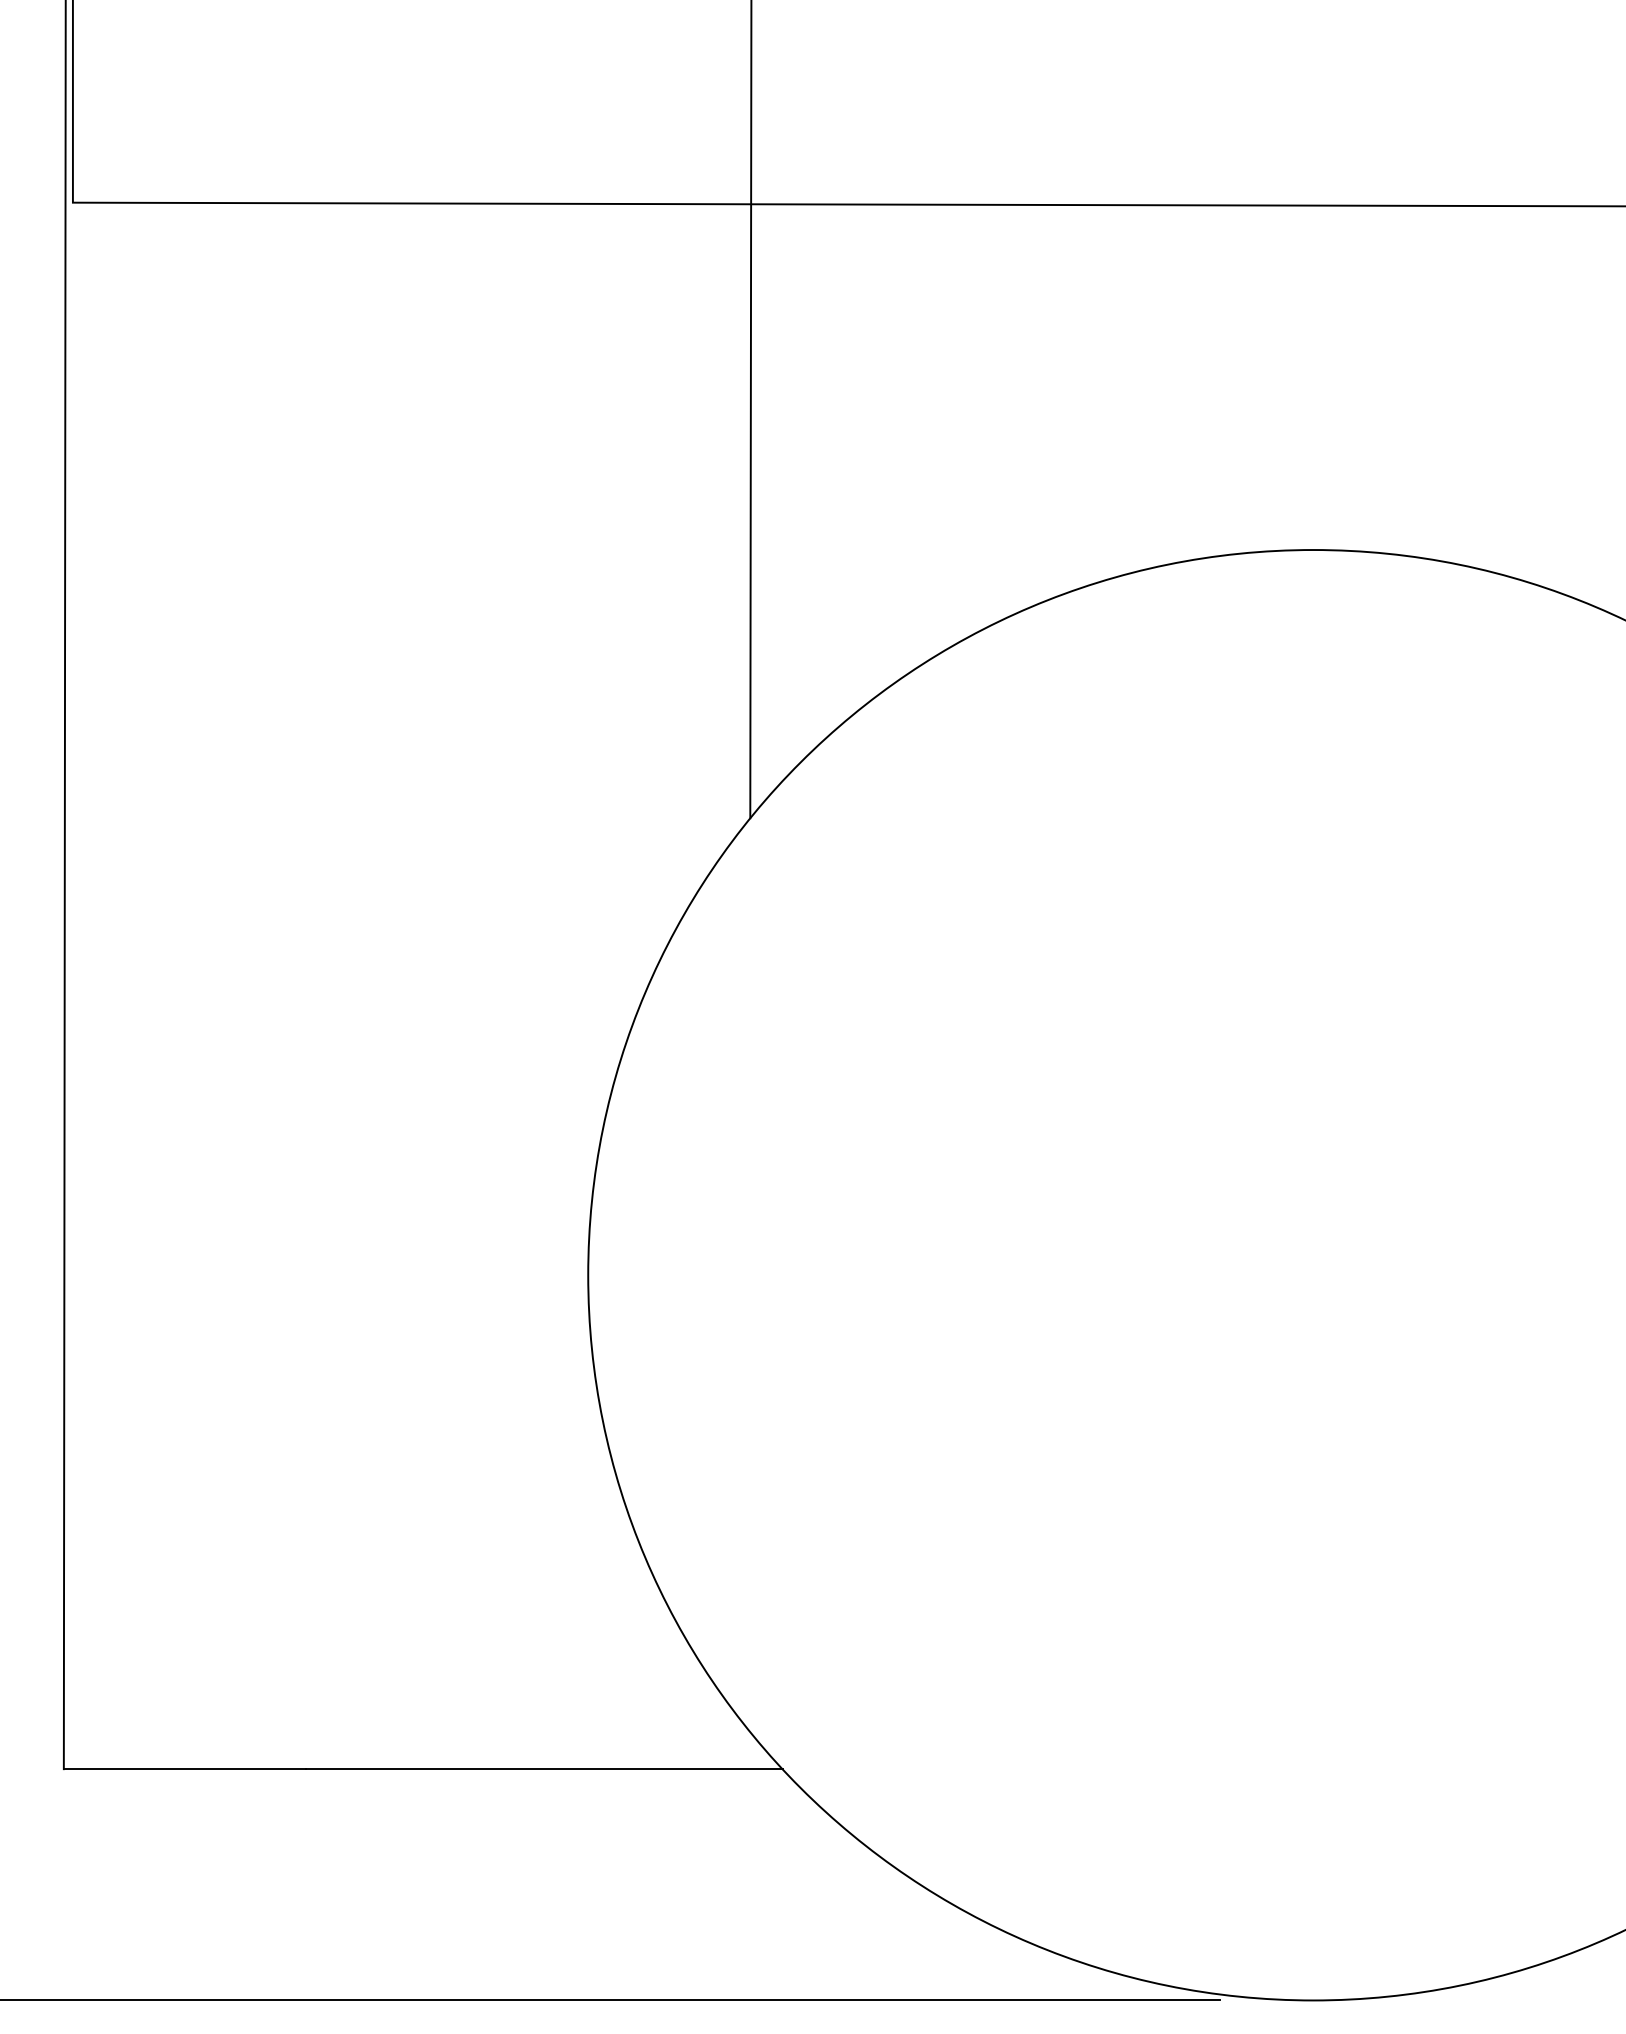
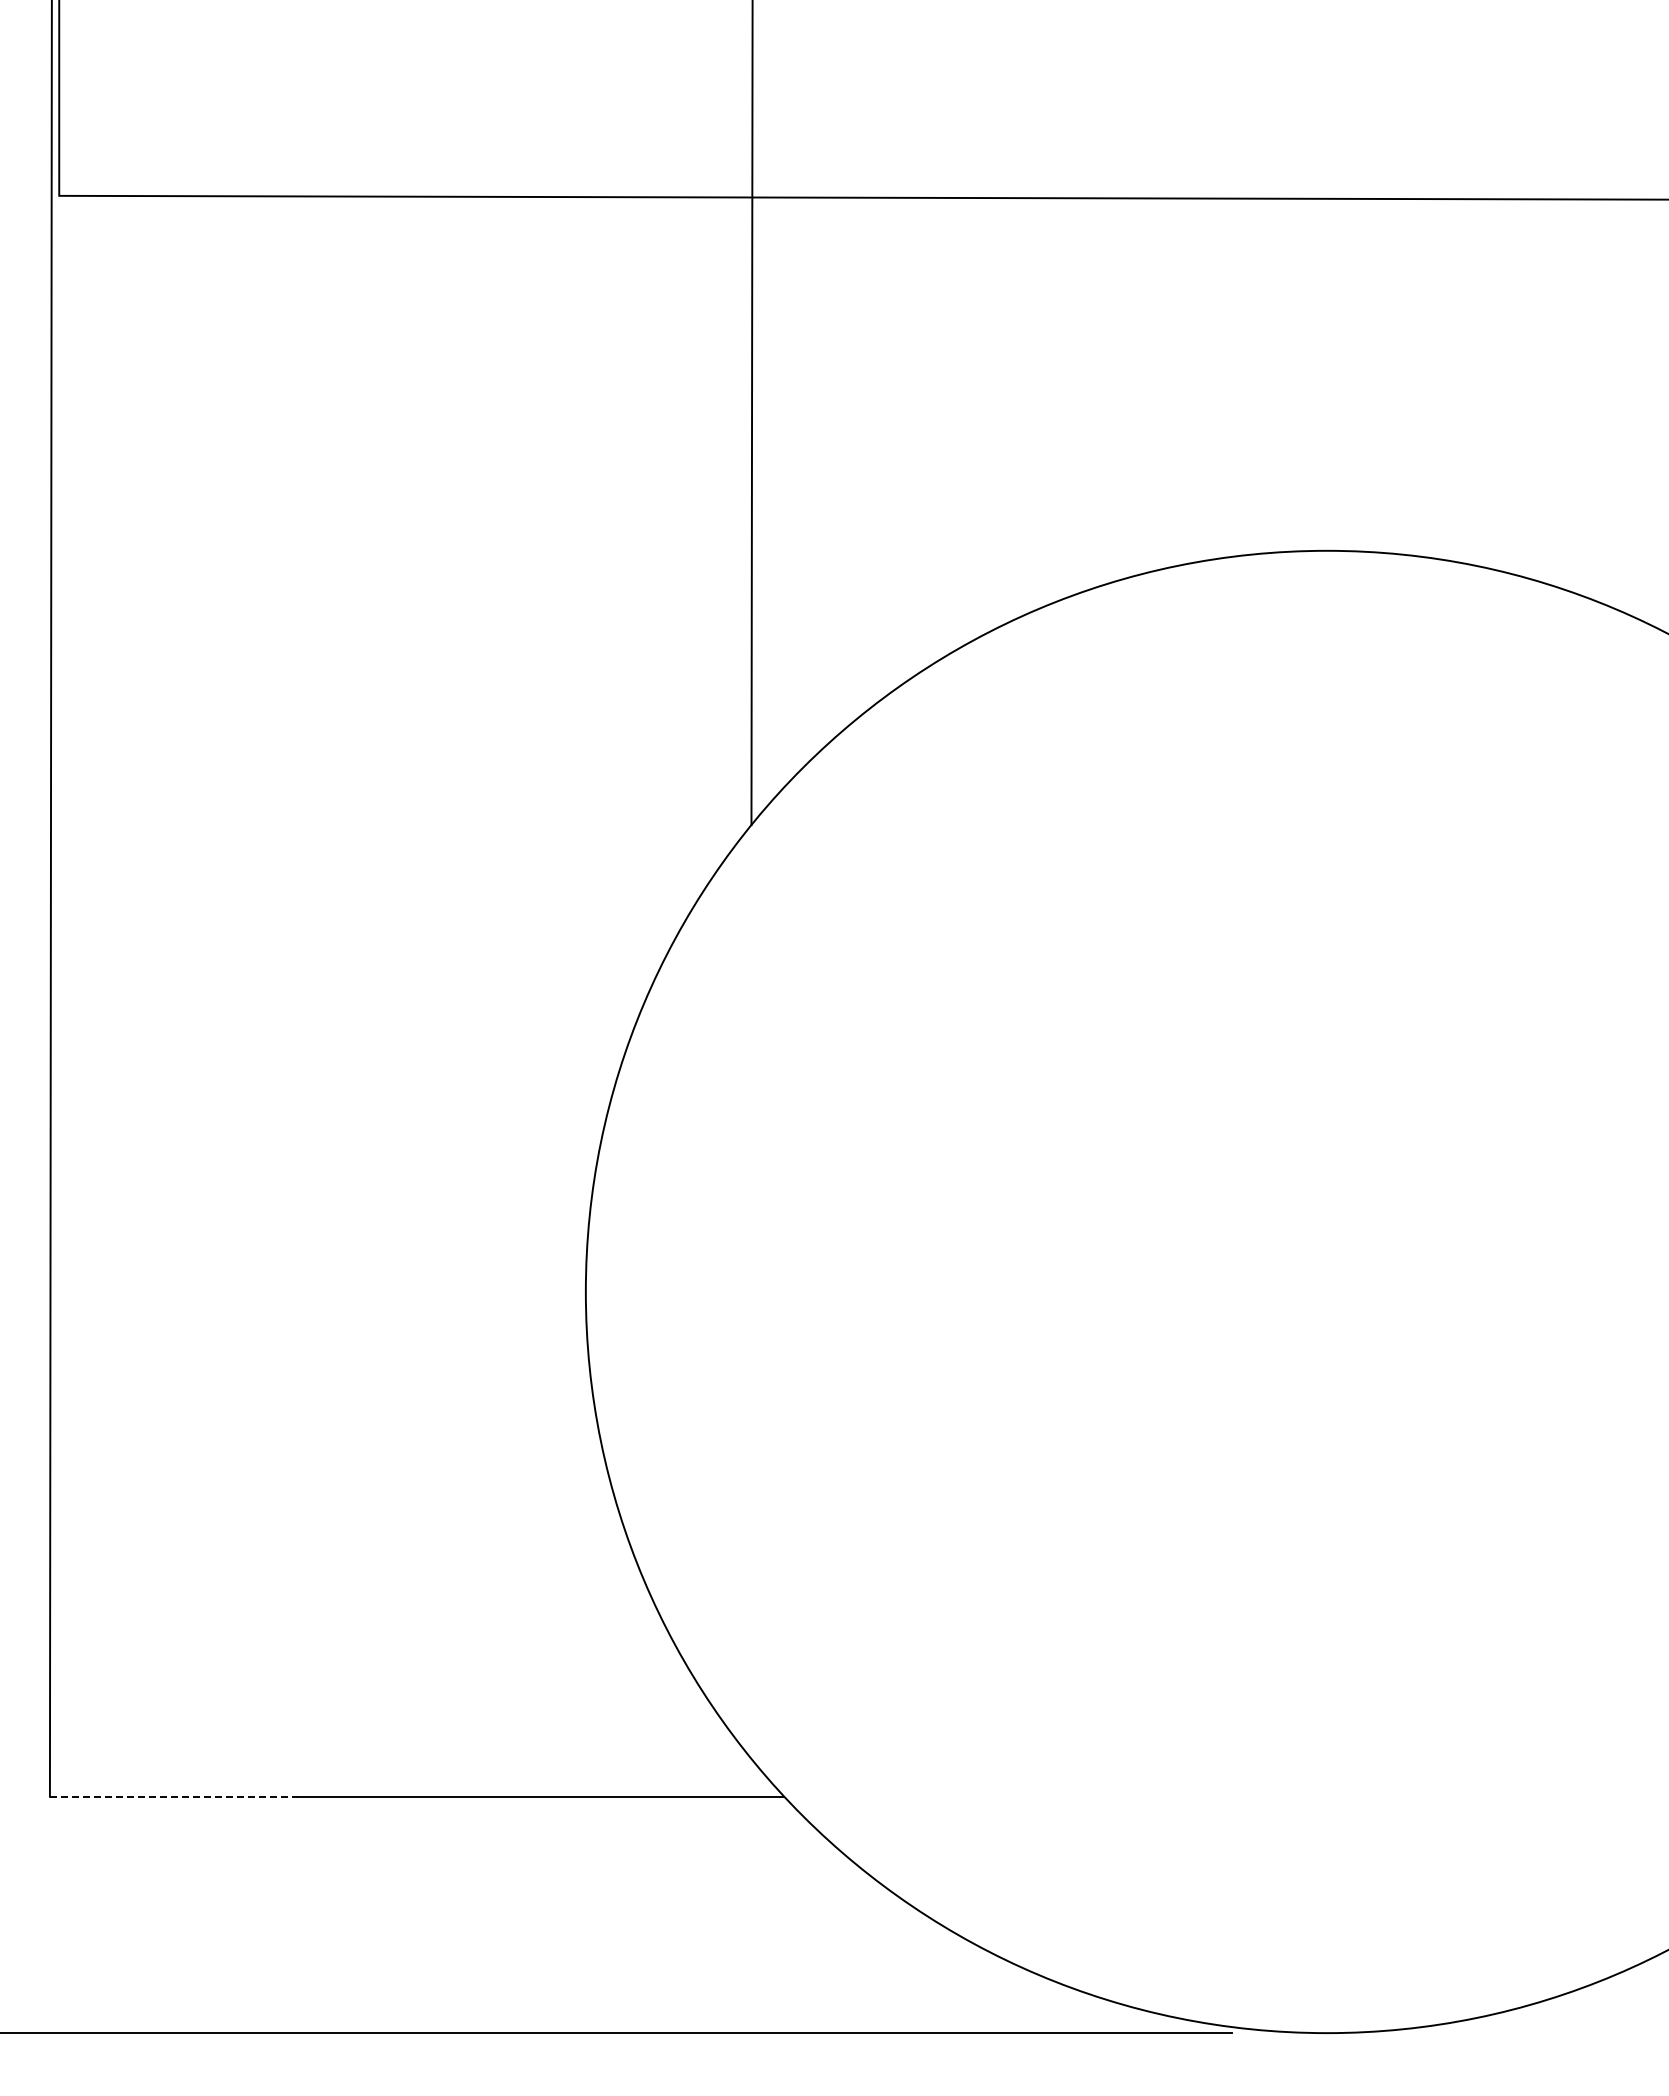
line: (184, 1768) -> (173, 1796), solid -> dashed

